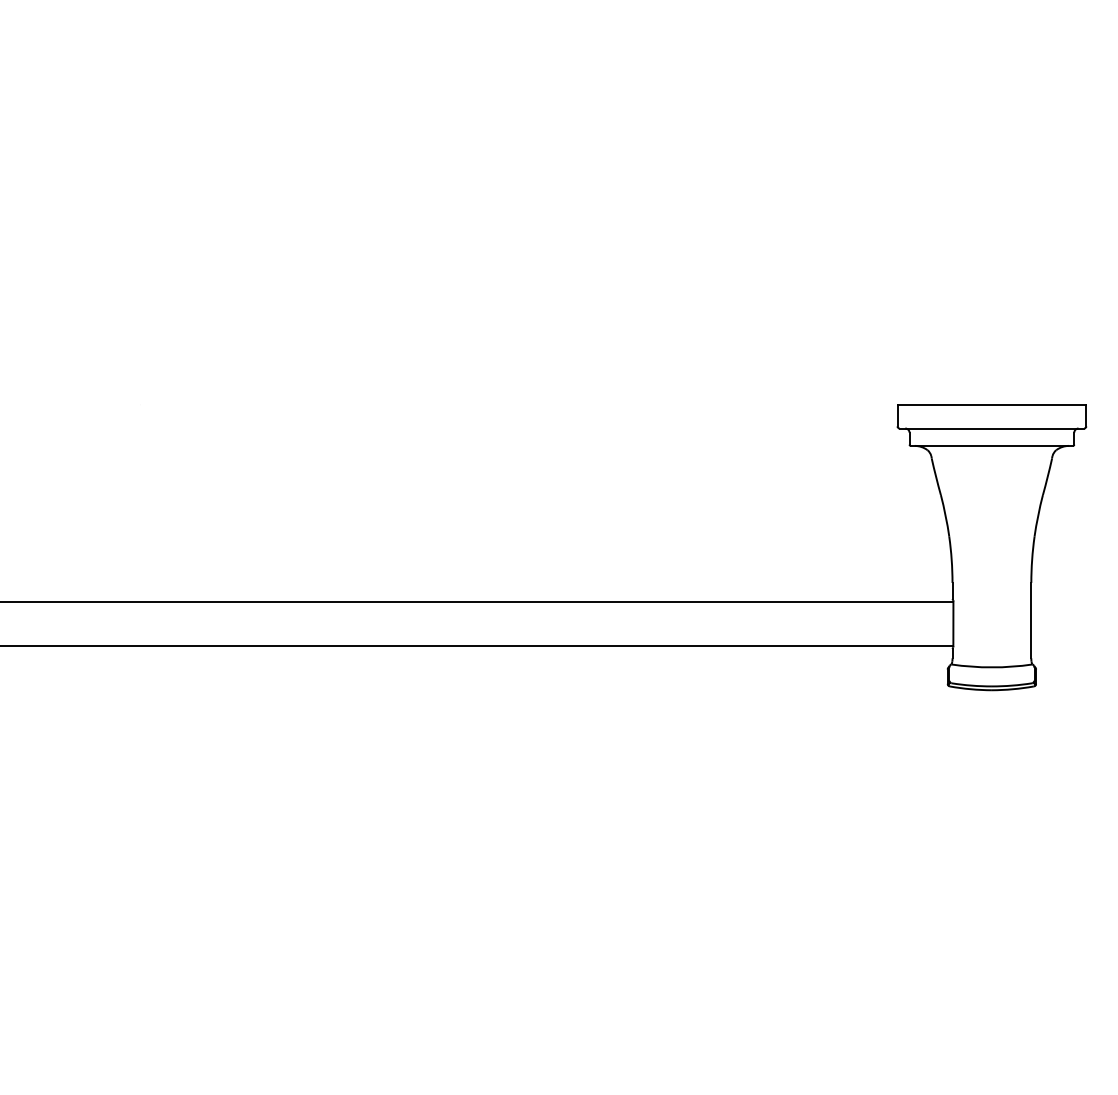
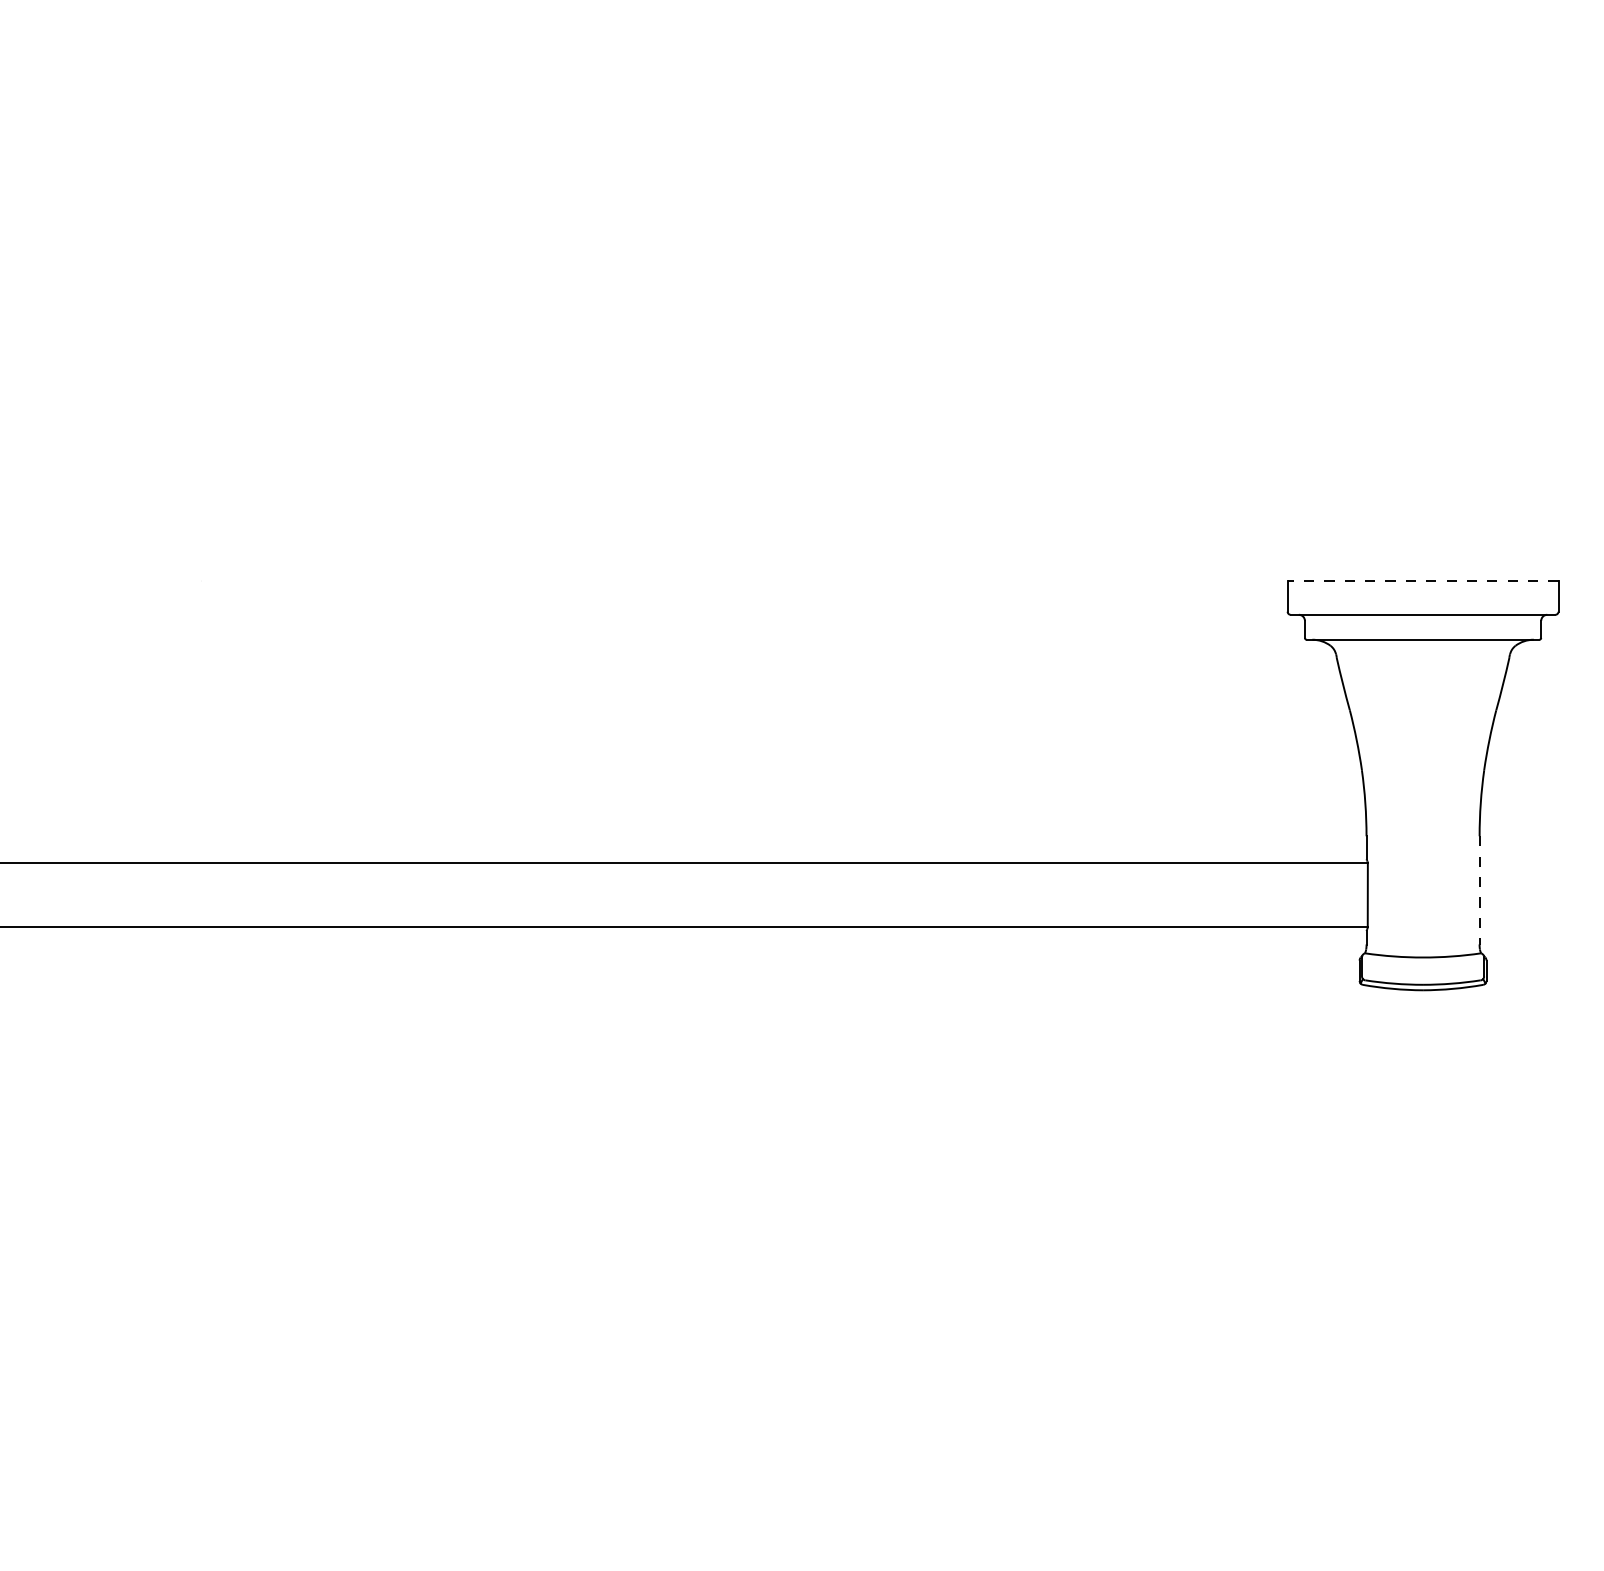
line: (991, 404) -> (1422, 580), solid -> dashed
line: (1031, 620) -> (1479, 890), solid -> dashed

